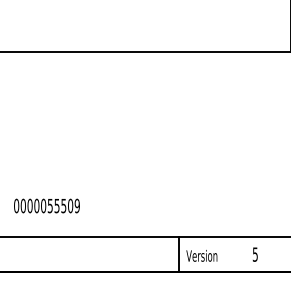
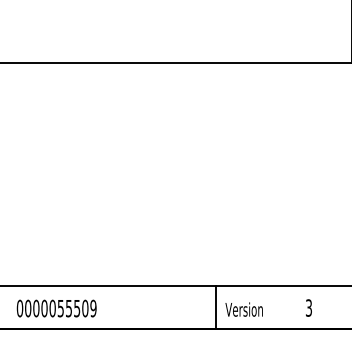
text: (46, 205) -> (56, 307), moved
text: (255, 253) -> (309, 306), 5 -> 3

